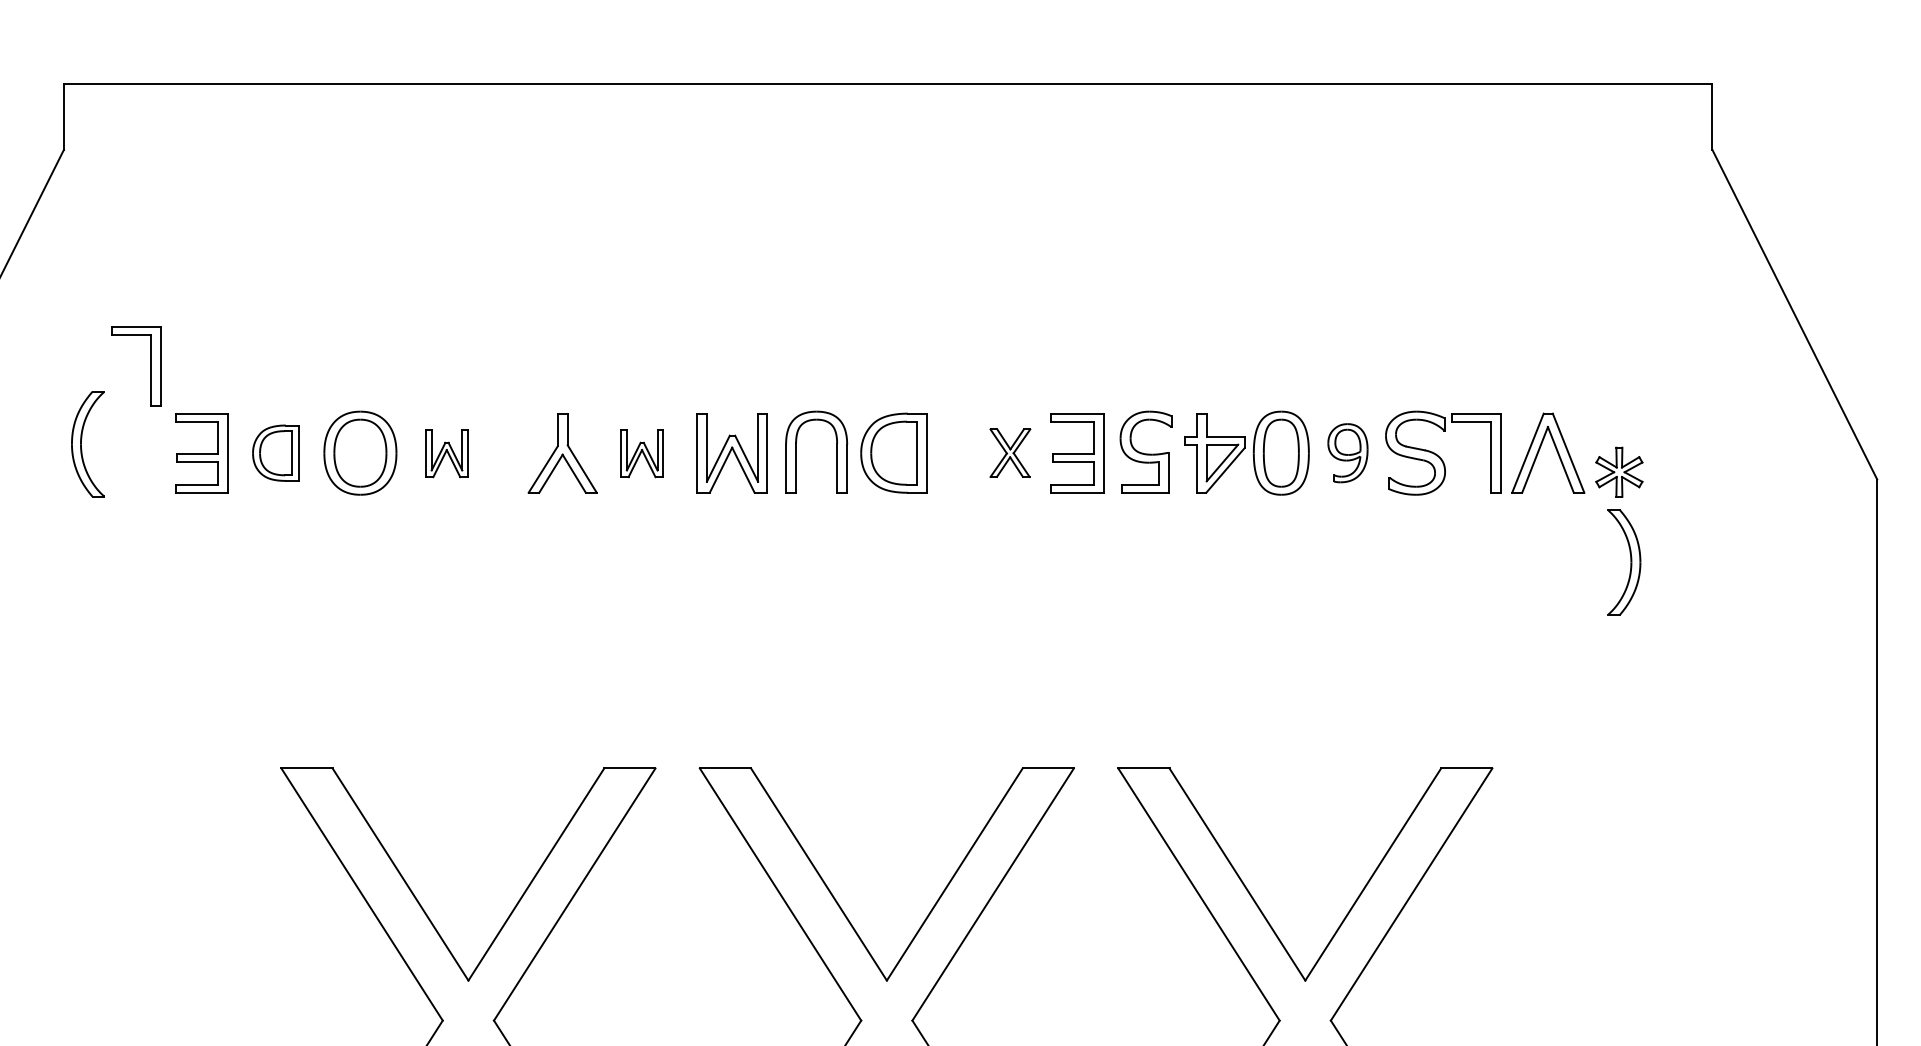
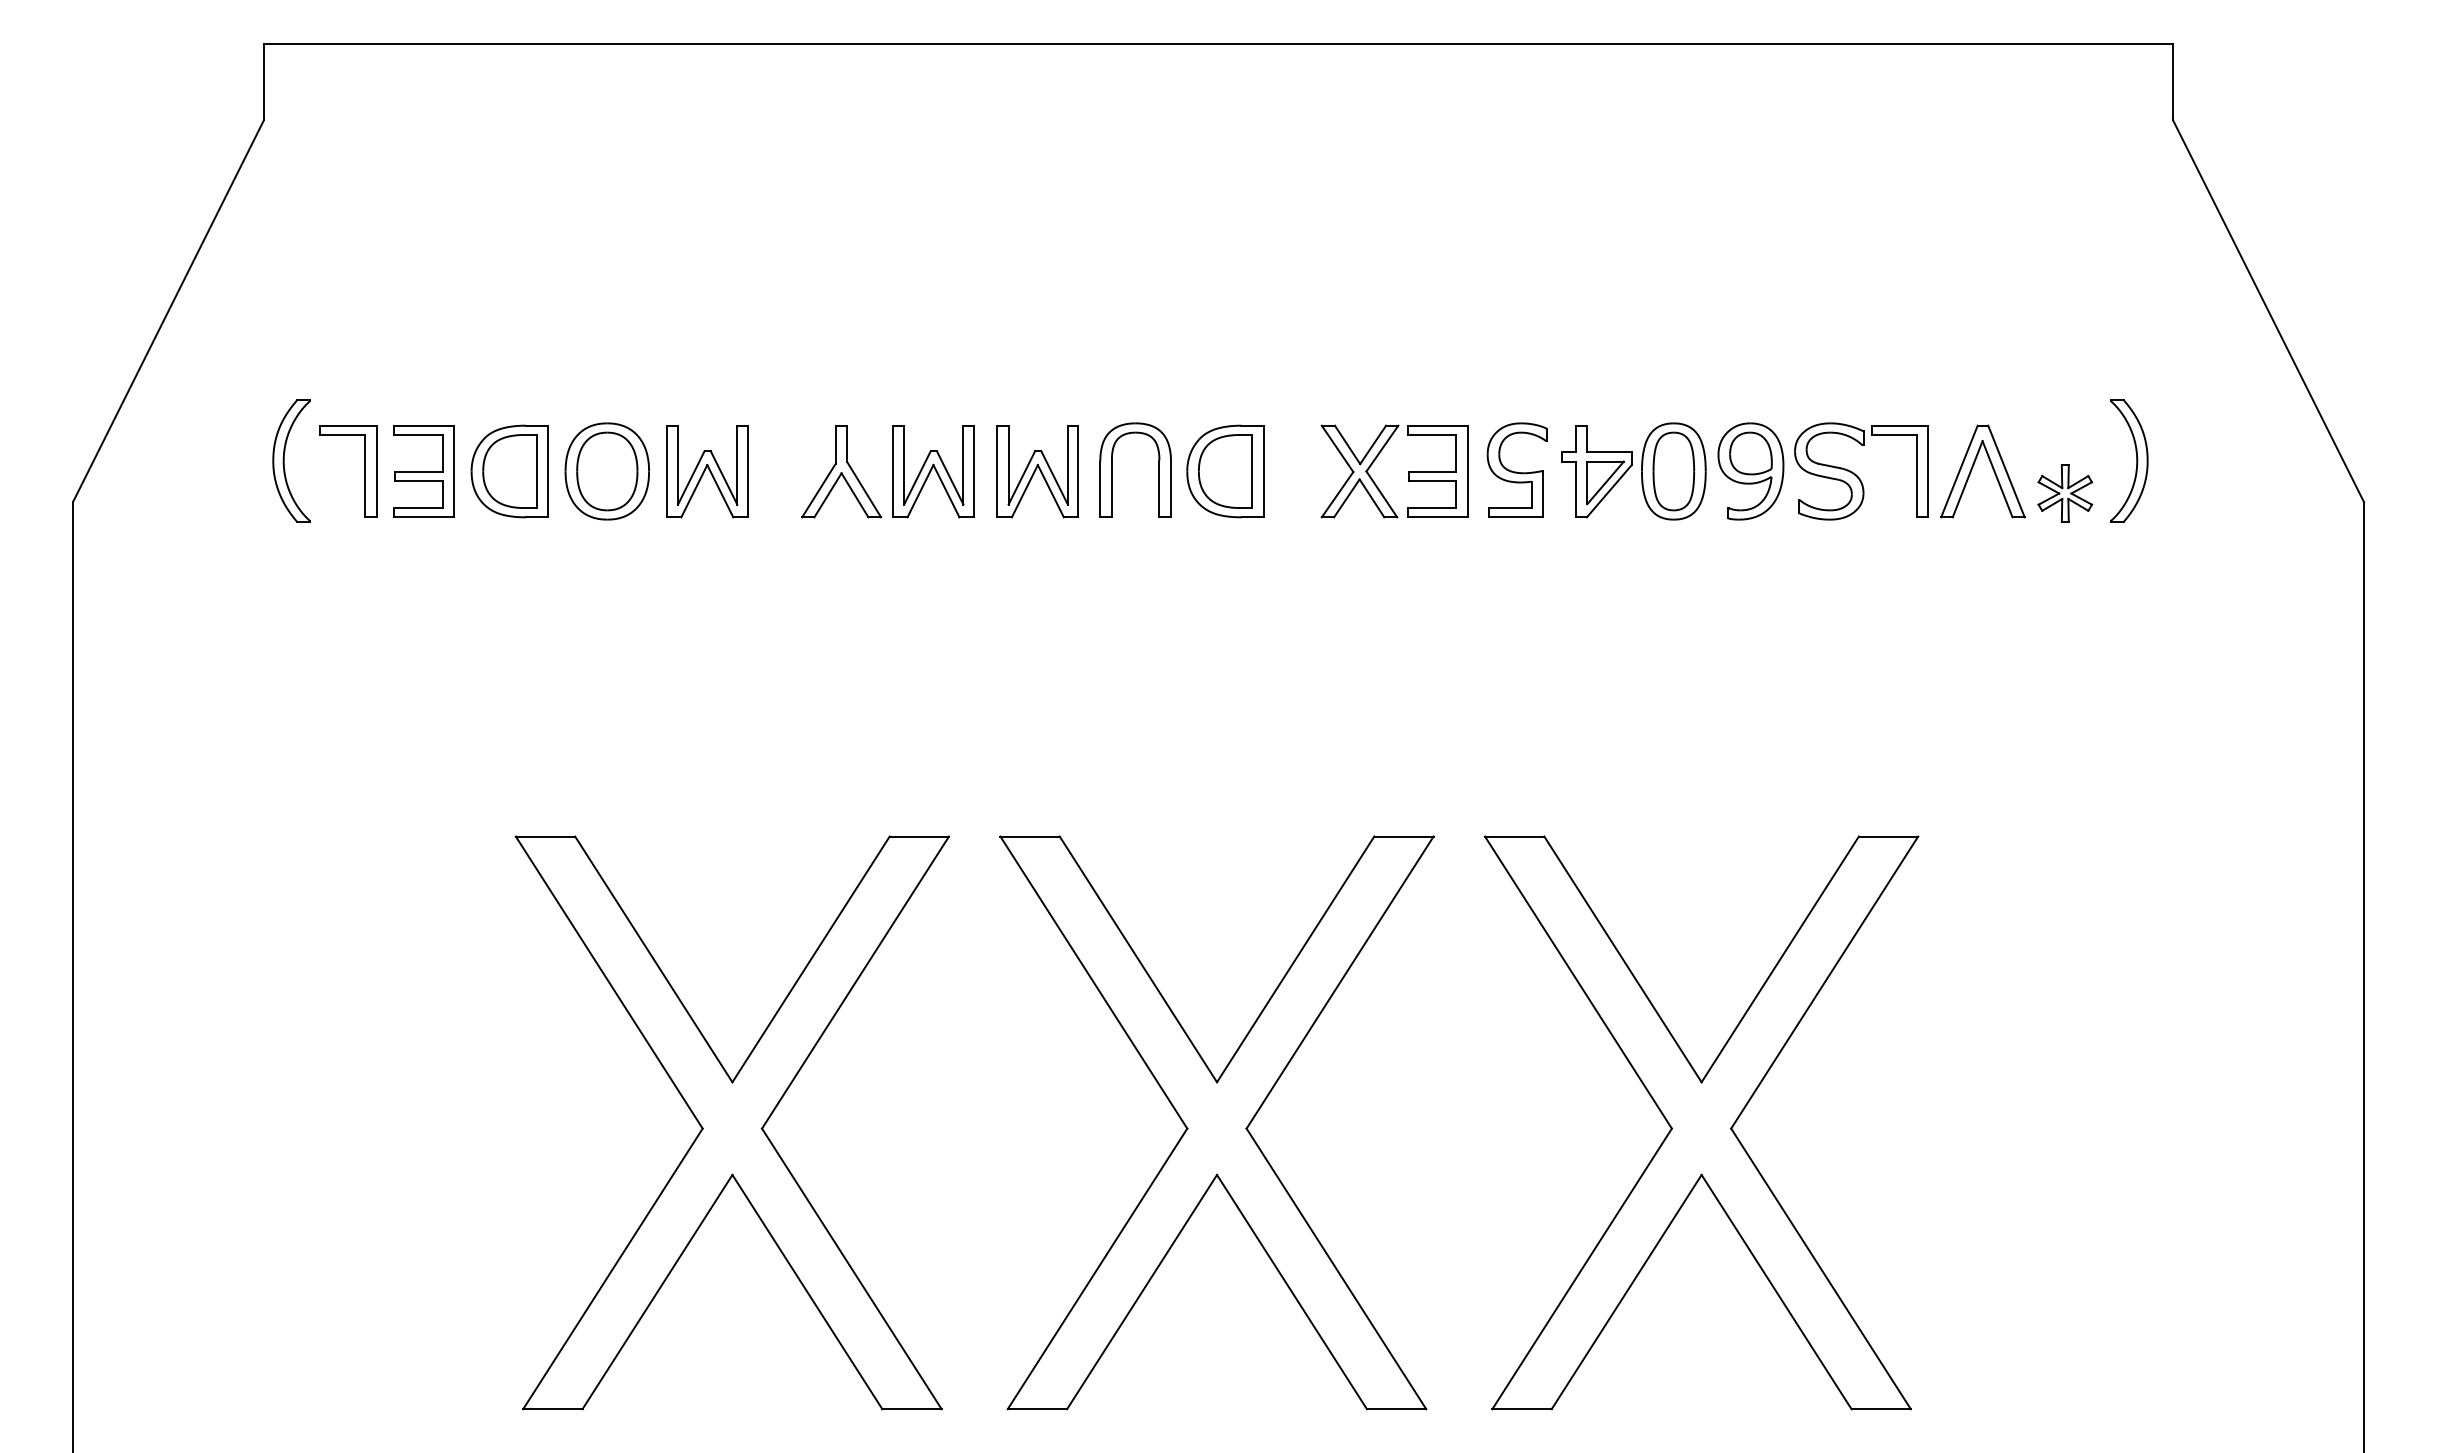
part: (150, 366) -> (364, 471), moved
part: (275, 453) -> (509, 471), size x1.43
part: (446, 453) -> (707, 471), size x1.67
part: (642, 453) -> (933, 471), size x1.67
part: (1009, 453) -> (1359, 471), size x1.67
part: (1347, 453) -> (1750, 471), size x1.43
part: (1630, 562) -> (2136, 460), moved

